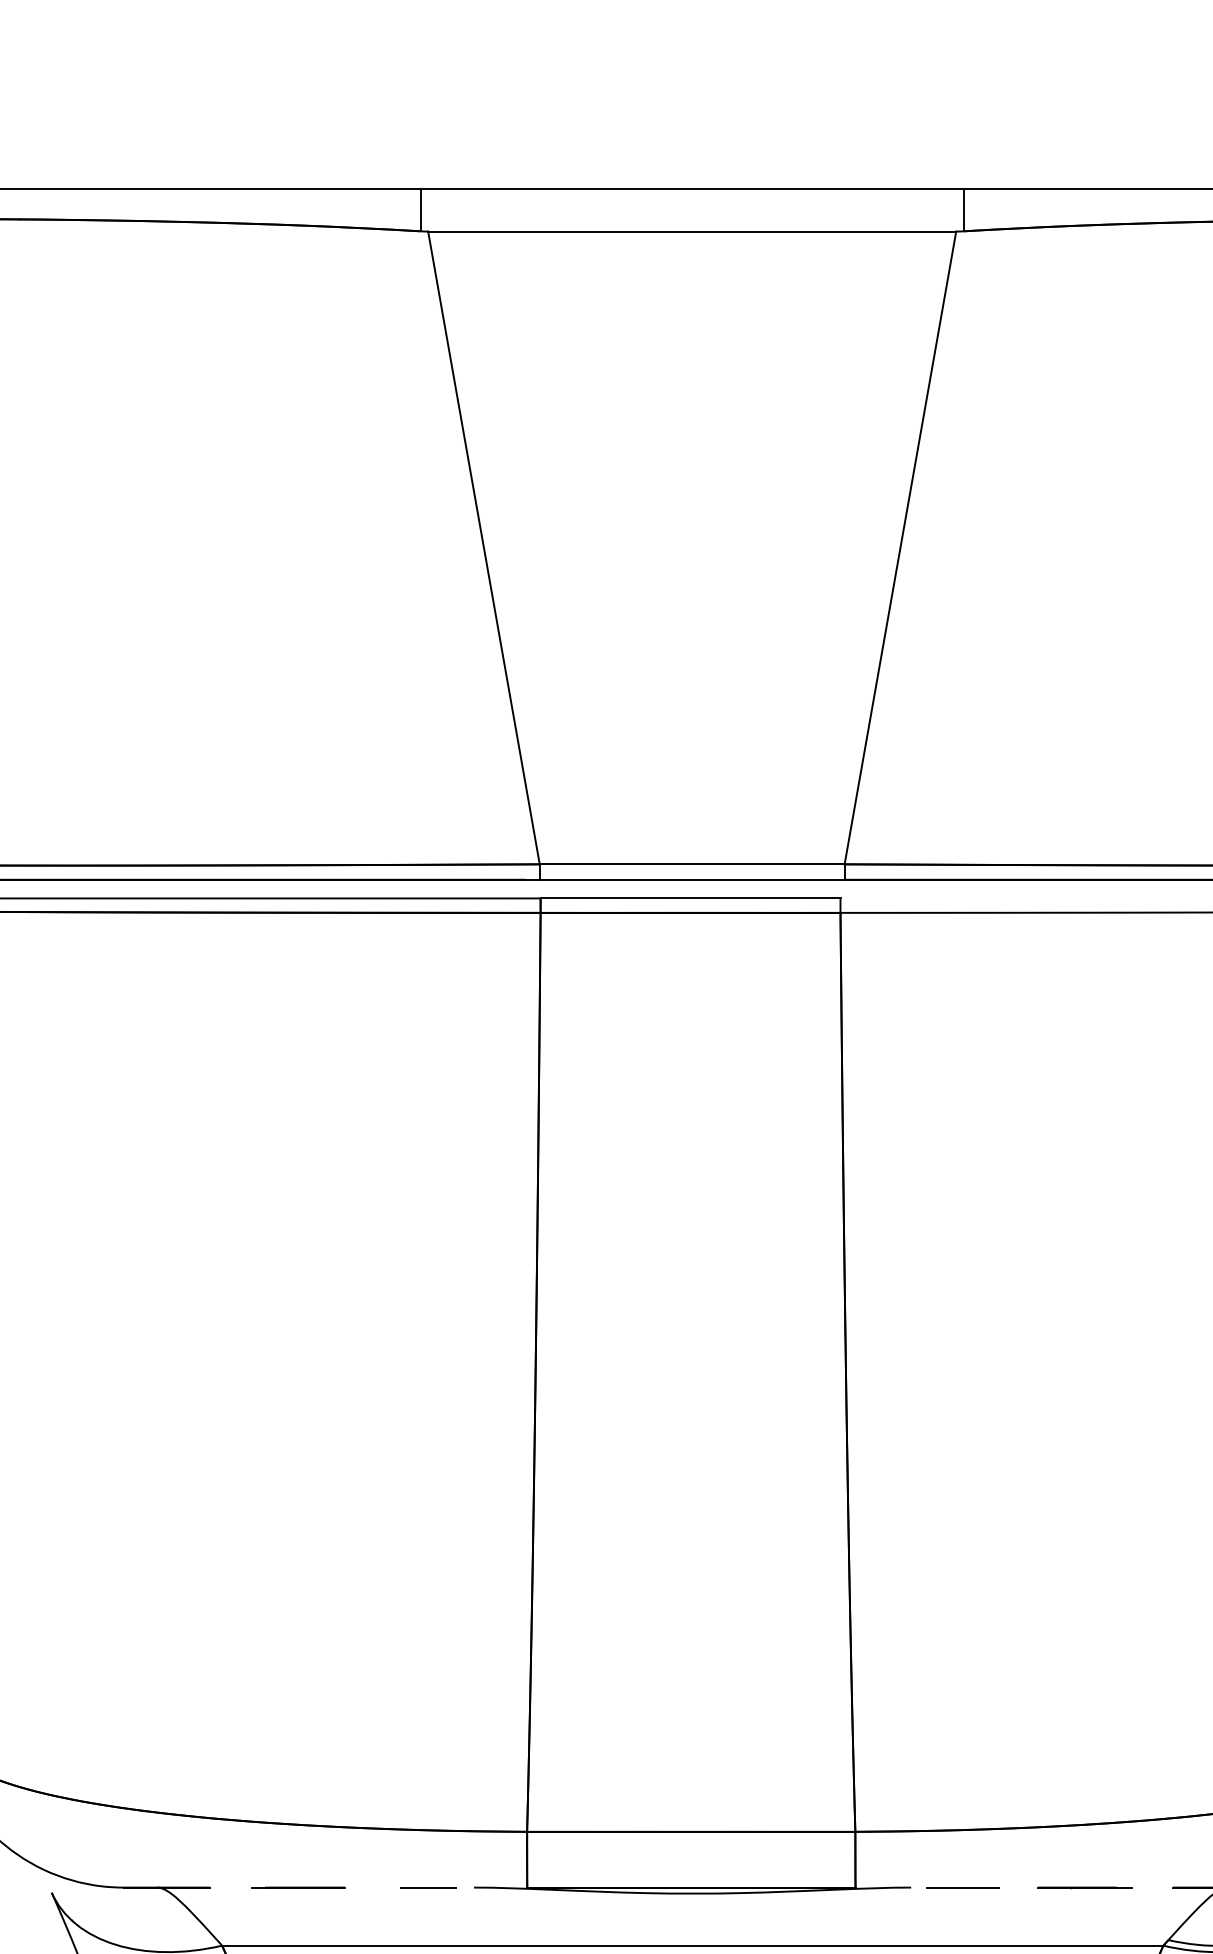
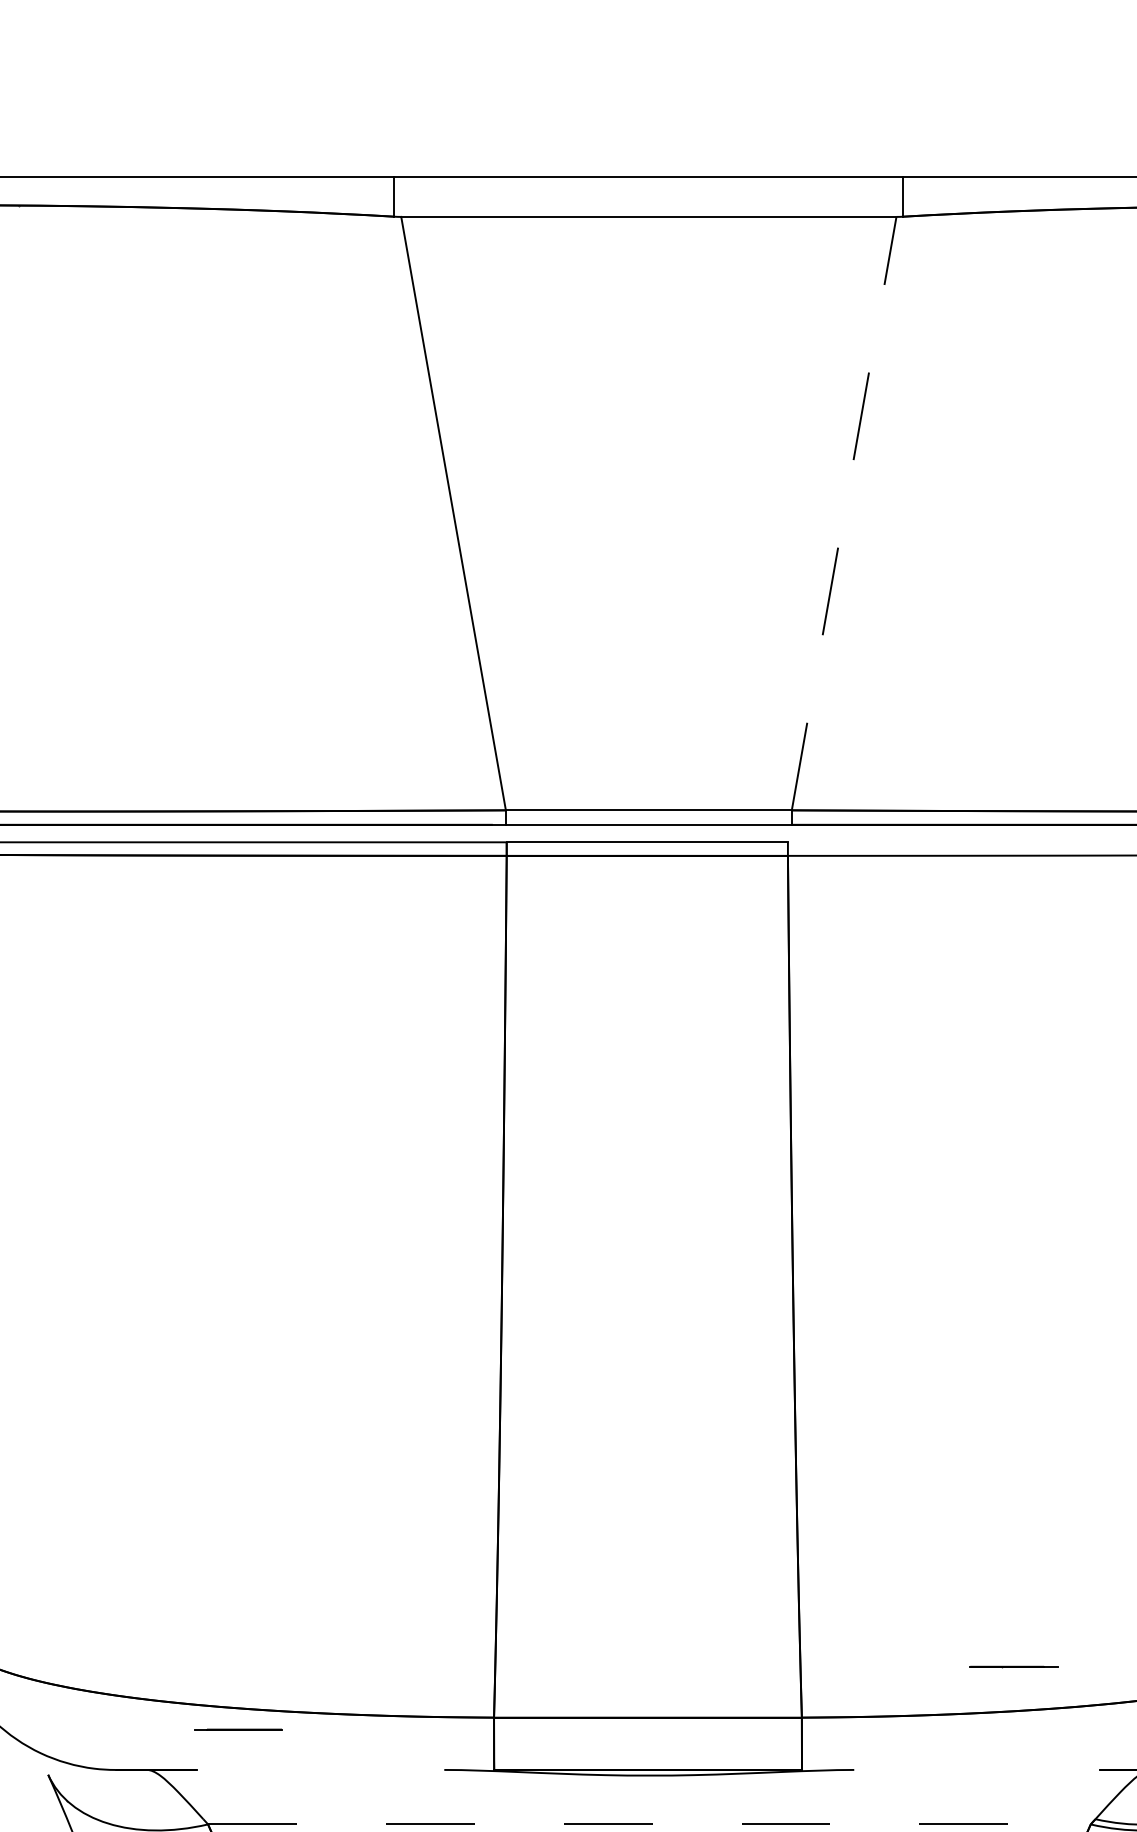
line: (900, 547) -> (844, 513), solid -> dashed
line: (298, 1887) -> (238, 1729), moved
line: (427, 1887) -> (400, 1769), removed
line: (962, 1887) -> (902, 1769), removed
line: (1084, 1887) -> (1013, 1666), moved
line: (692, 1945) -> (649, 1824), solid -> dashed

